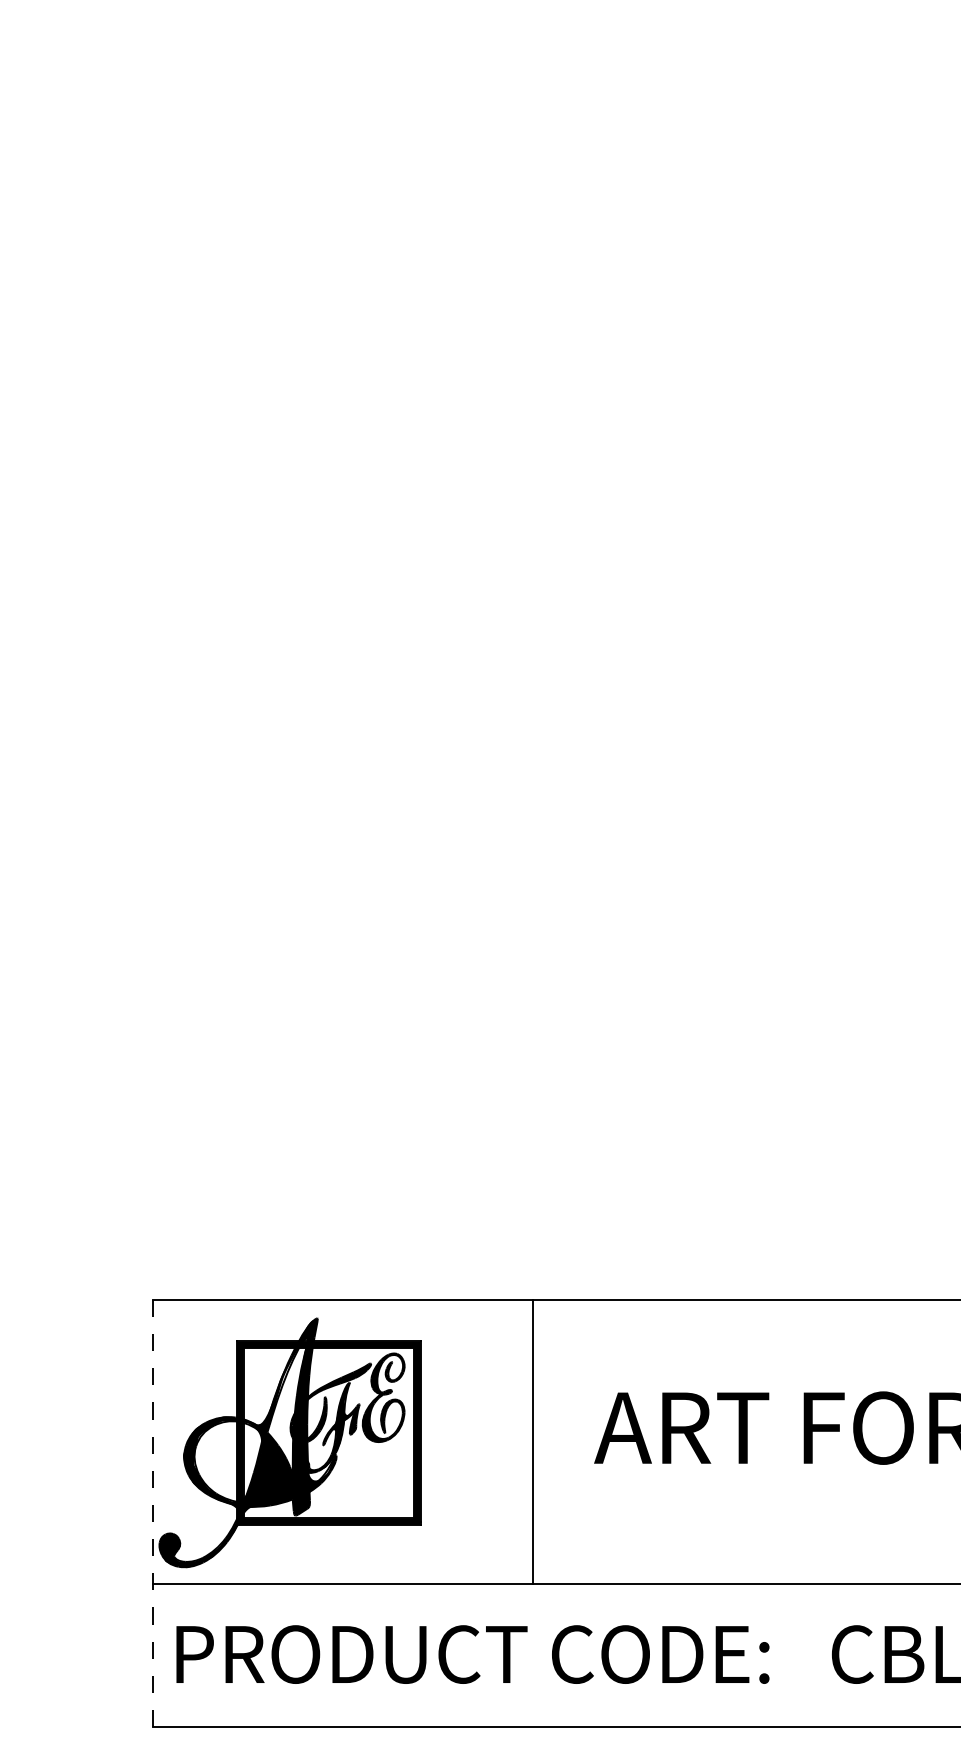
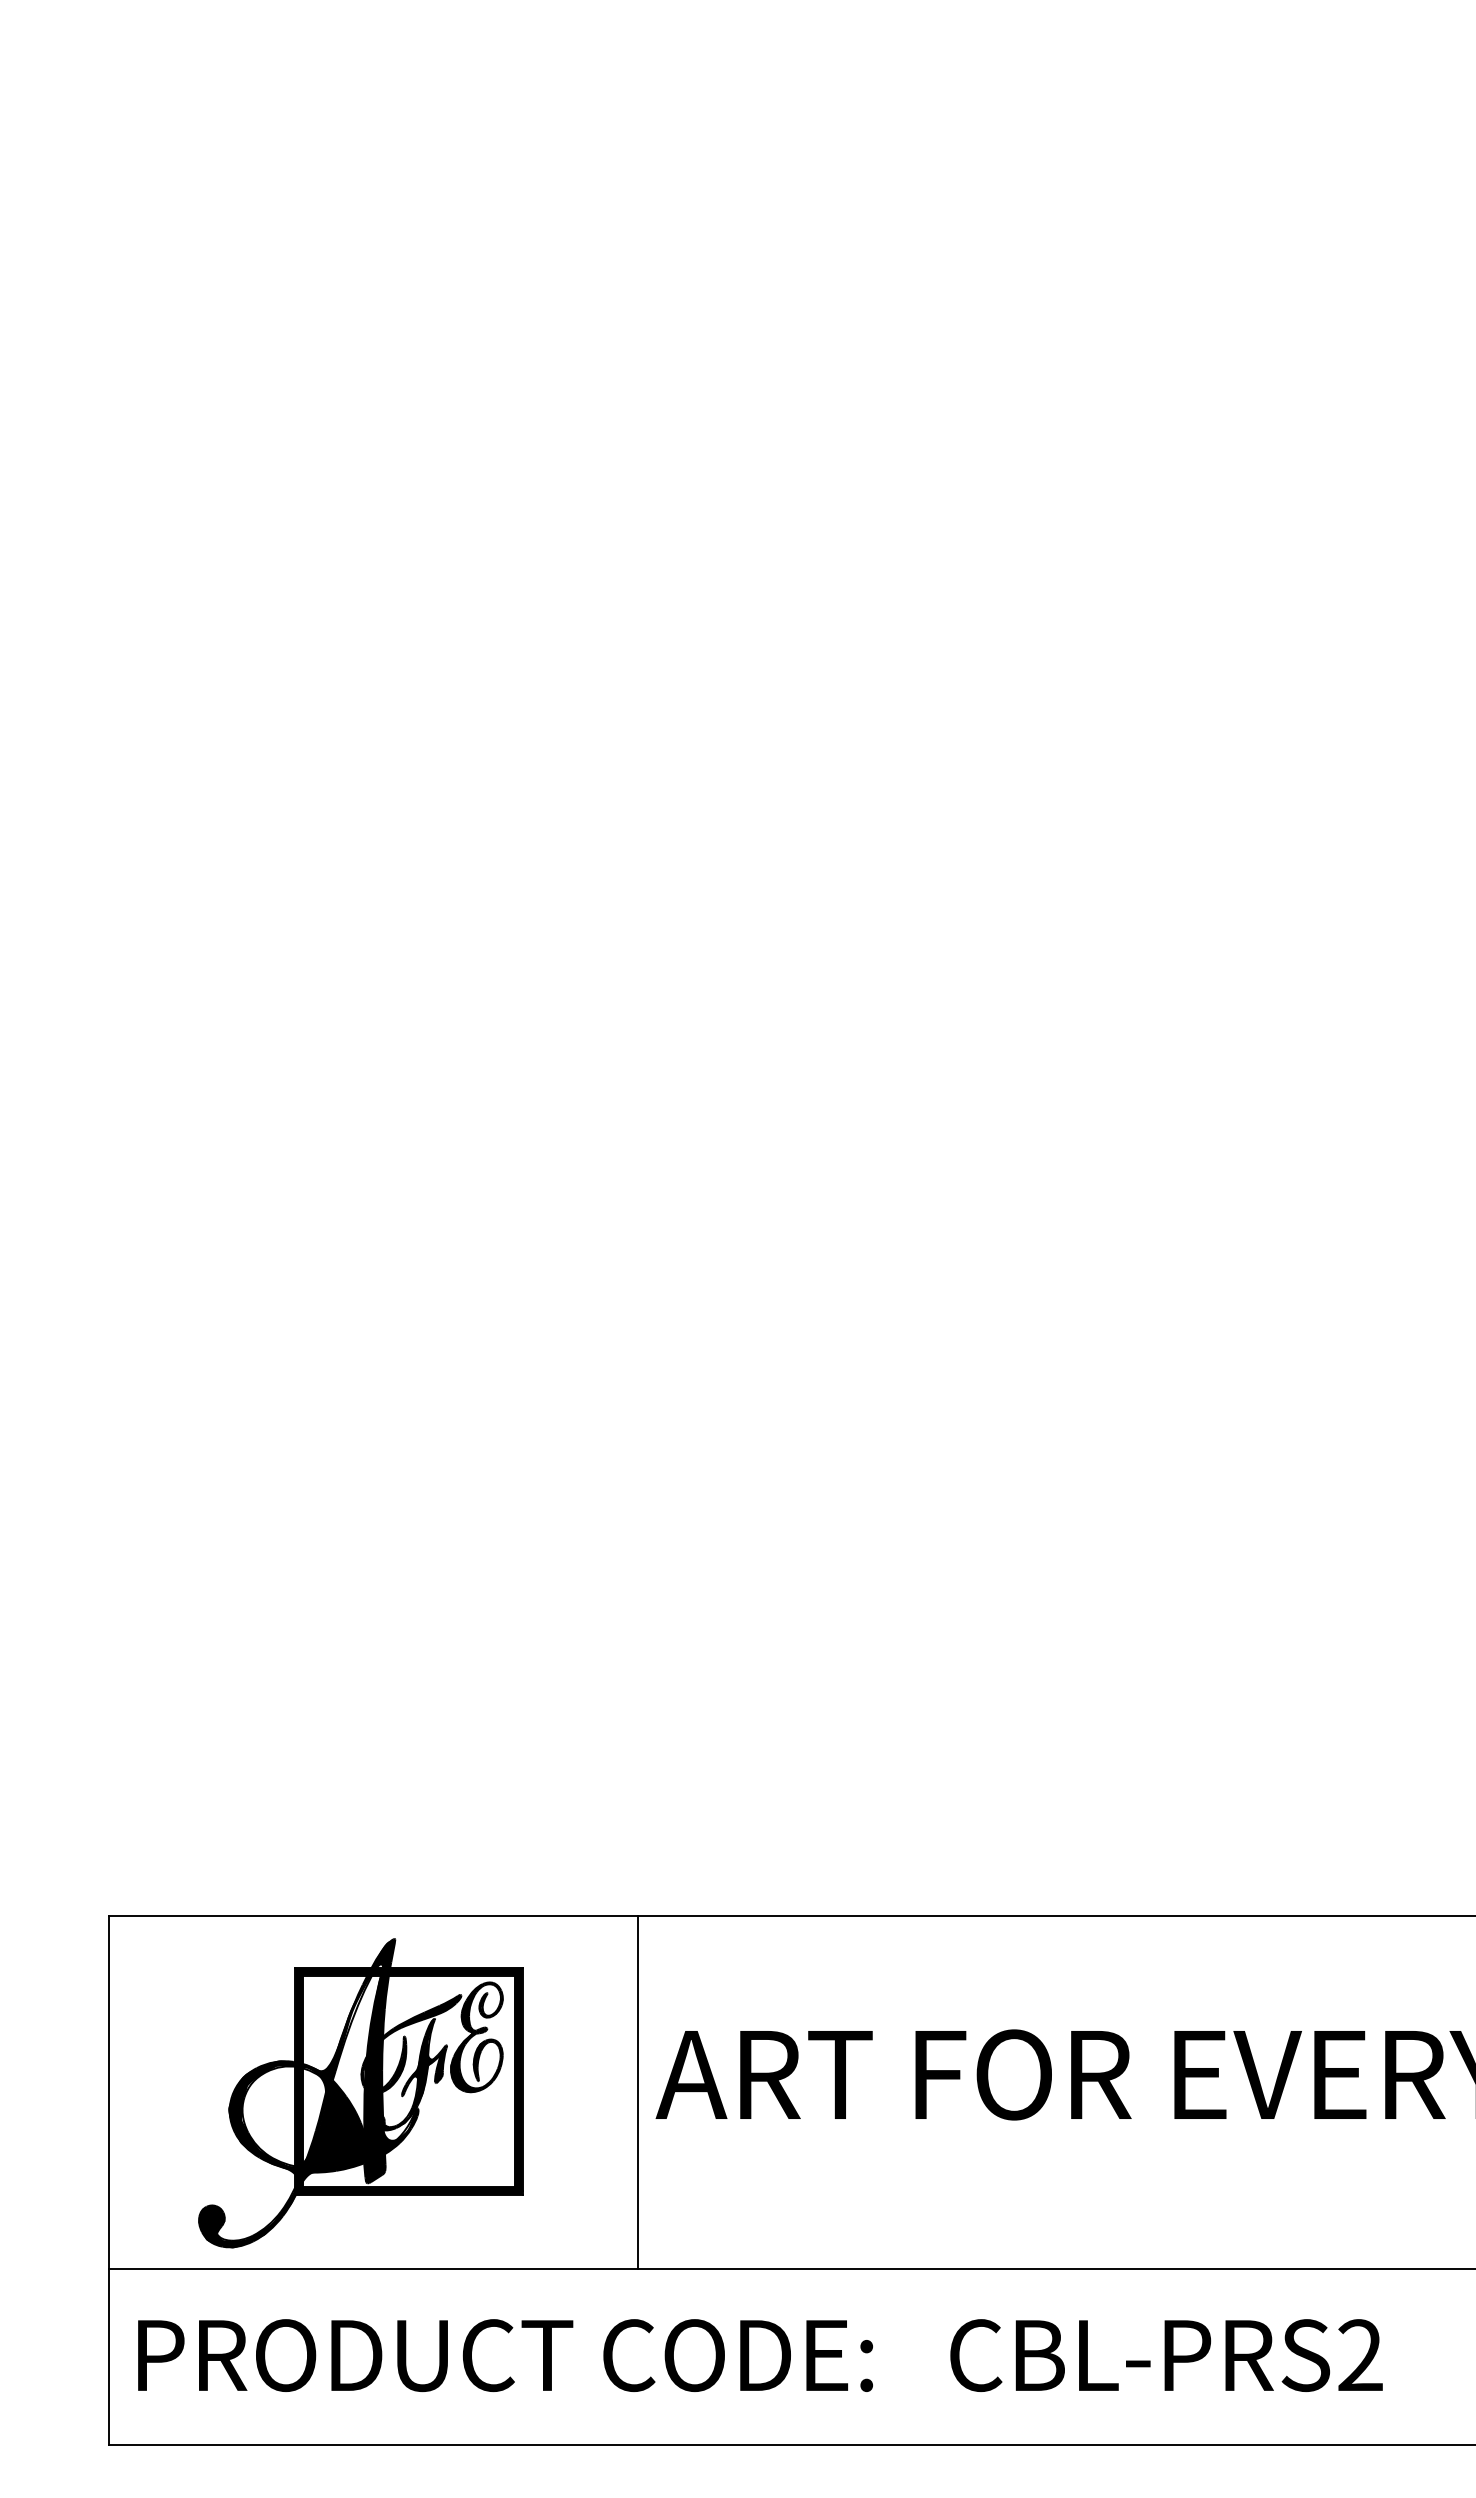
line: (532, 1442) -> (637, 2092), moved
part: (289, 1443) -> (360, 2093), moved
line: (153, 1514) -> (109, 2181), dashed -> solid

